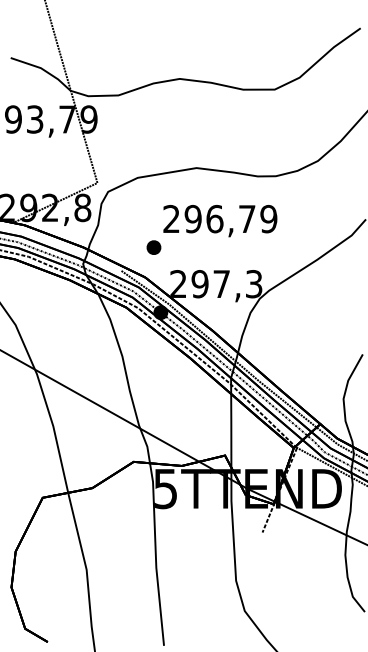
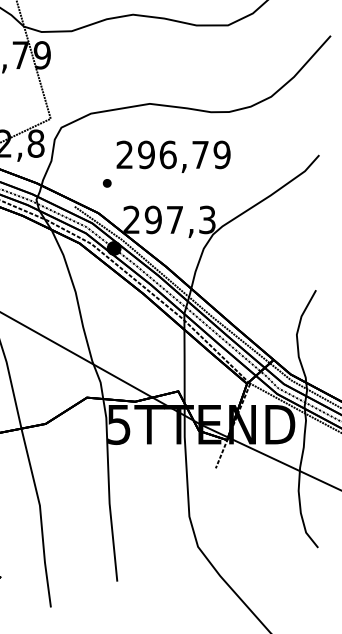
part: (153, 247) -> (106, 183), size x0.6

